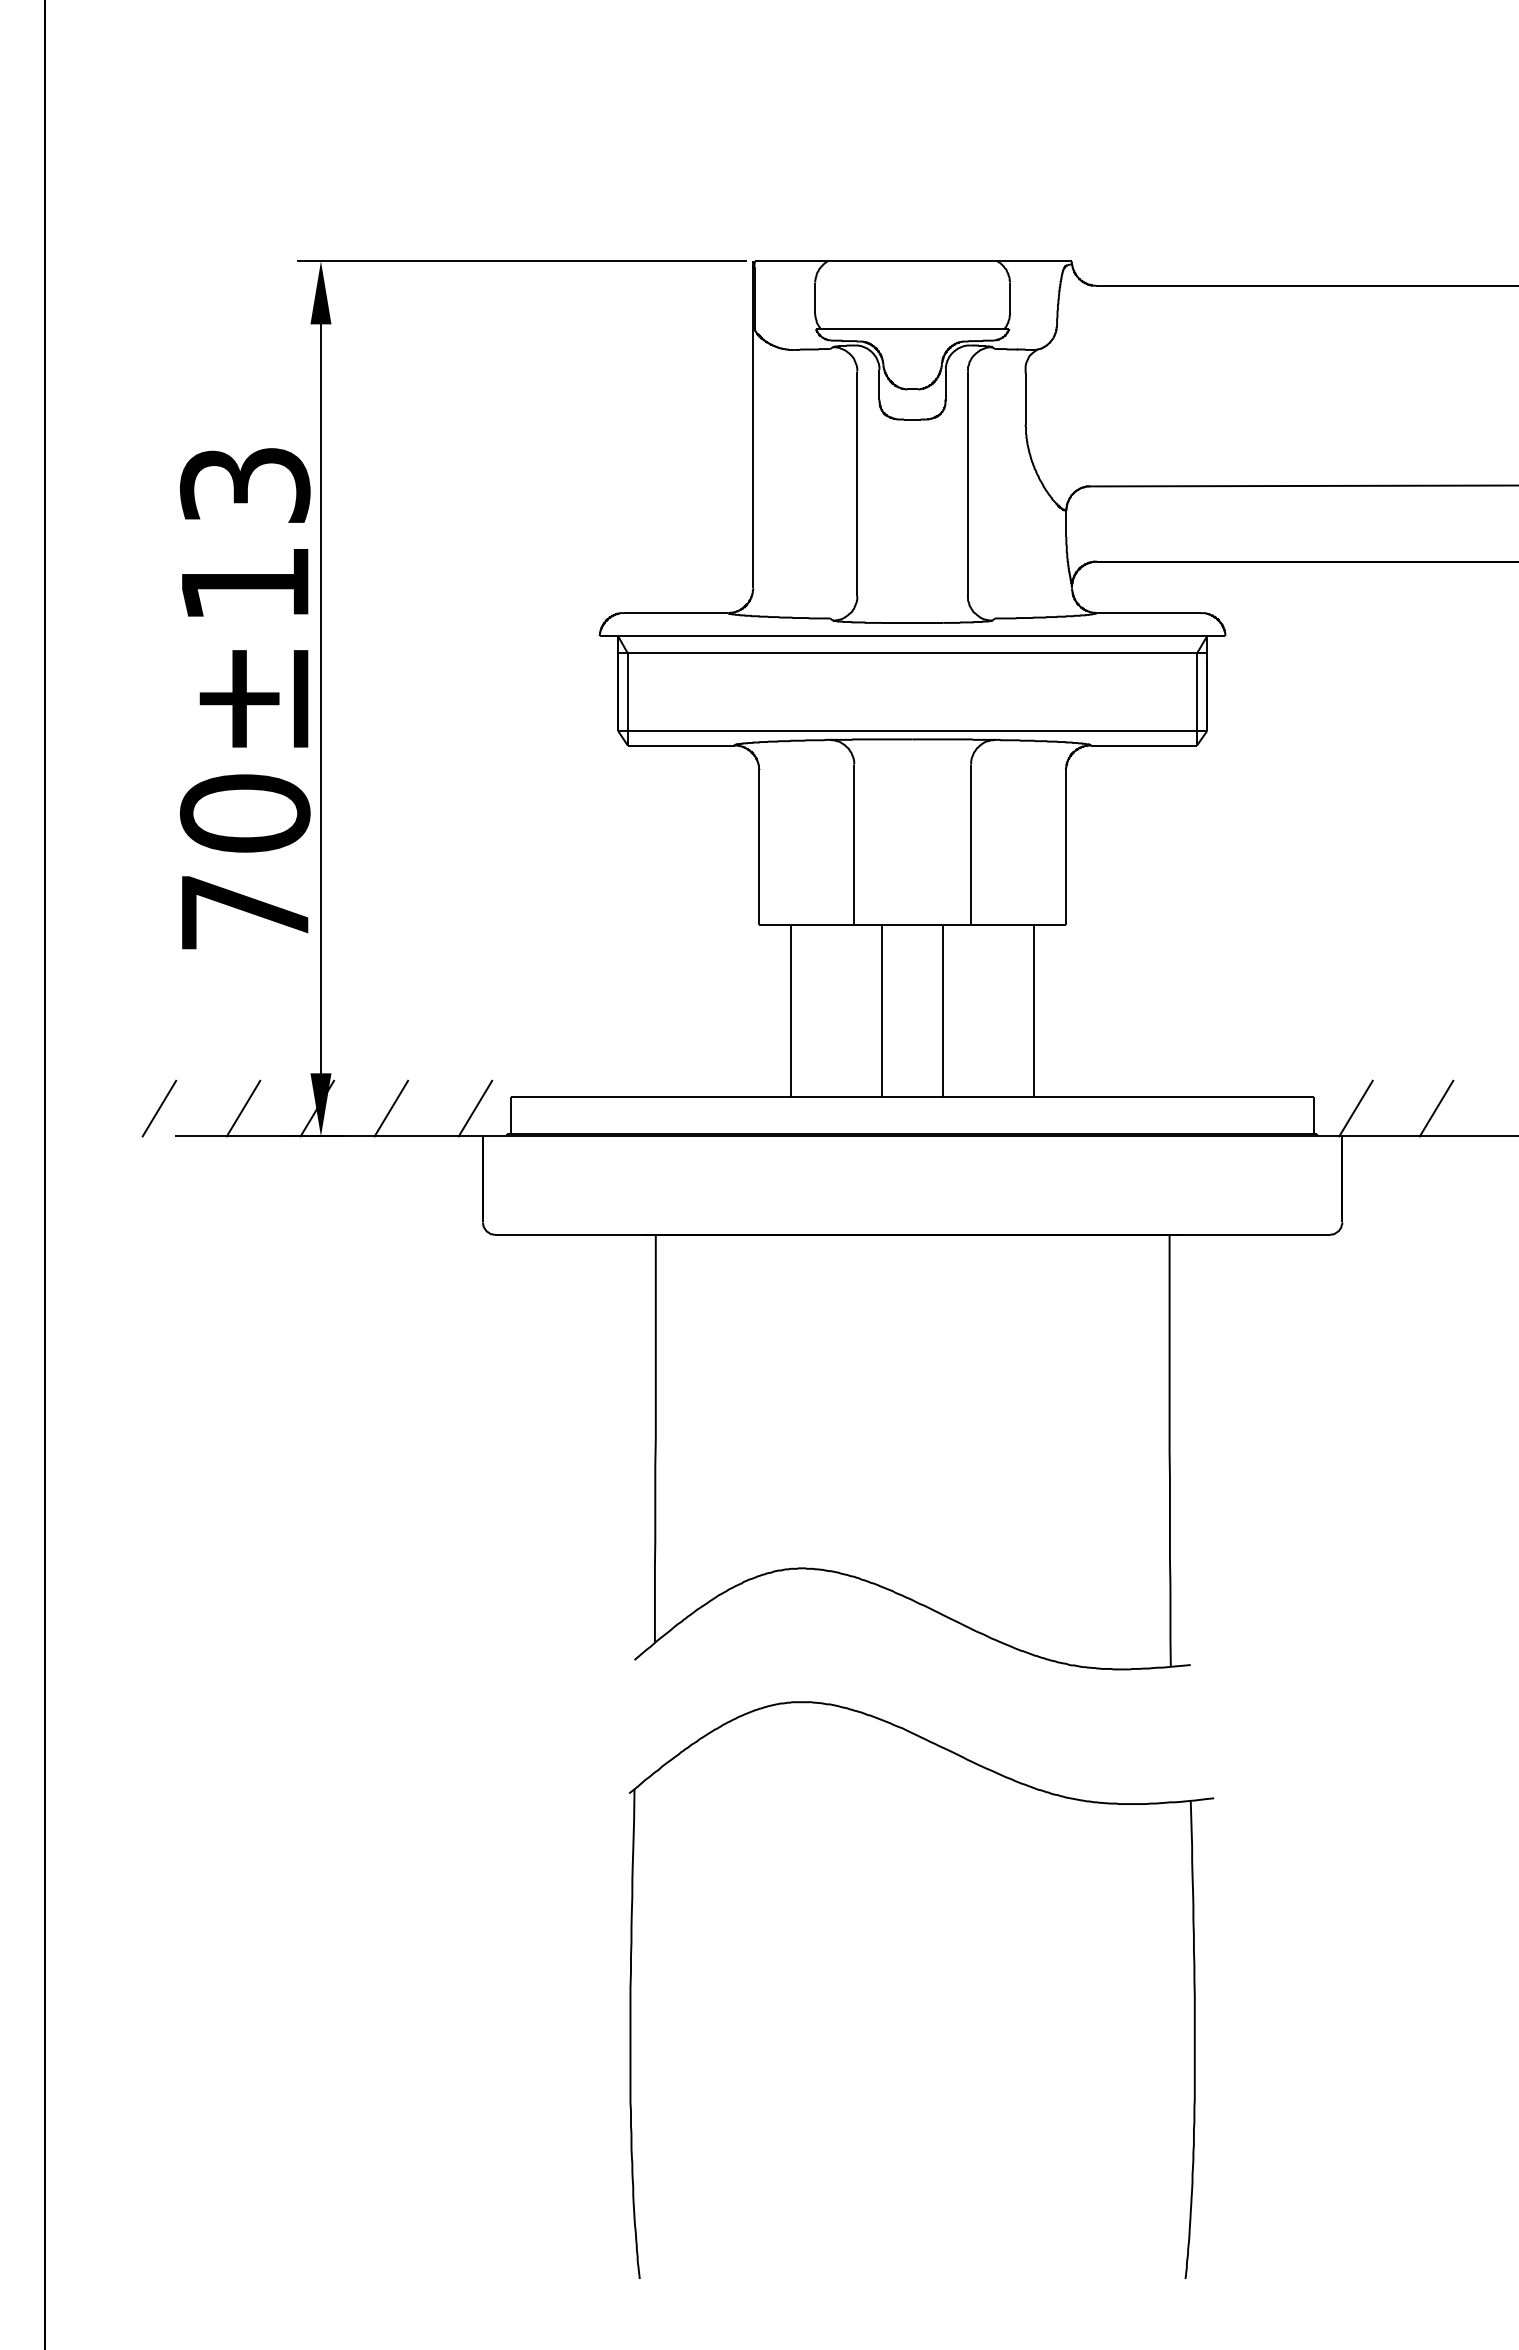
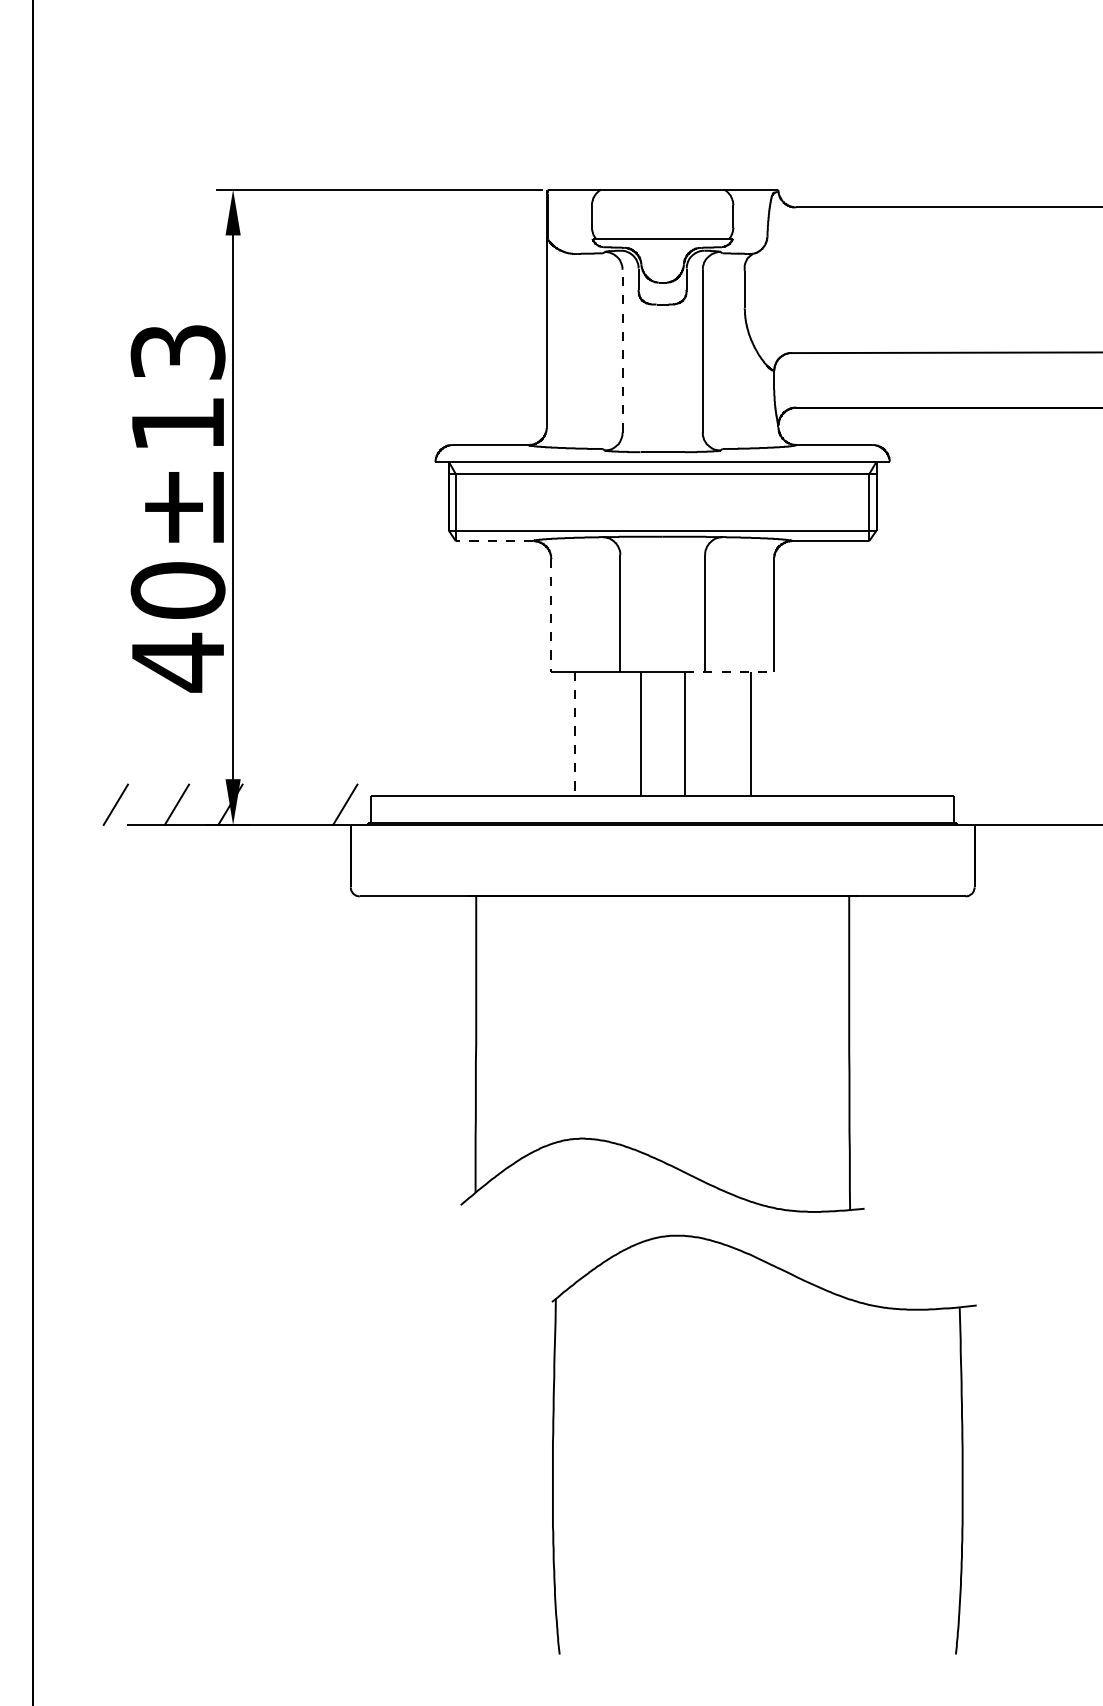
line: (857, 483) -> (622, 350), solid -> dashed
line: (680, 745) -> (494, 541), solid -> dashed
line: (759, 847) -> (551, 615), solid -> dashed
text: (245, 912) -> (178, 662), 70±13 -> 40±13
line: (1005, 925) -> (730, 671), solid -> dashed
line: (791, 1011) -> (574, 734), solid -> dashed
line: (391, 1108) -> (284, 804), removed
line: (1355, 1108) -> (984, 804), removed
line: (1436, 1108) -> (1043, 804), removed
part: (1003, 1777) -> (823, 1290), moved

